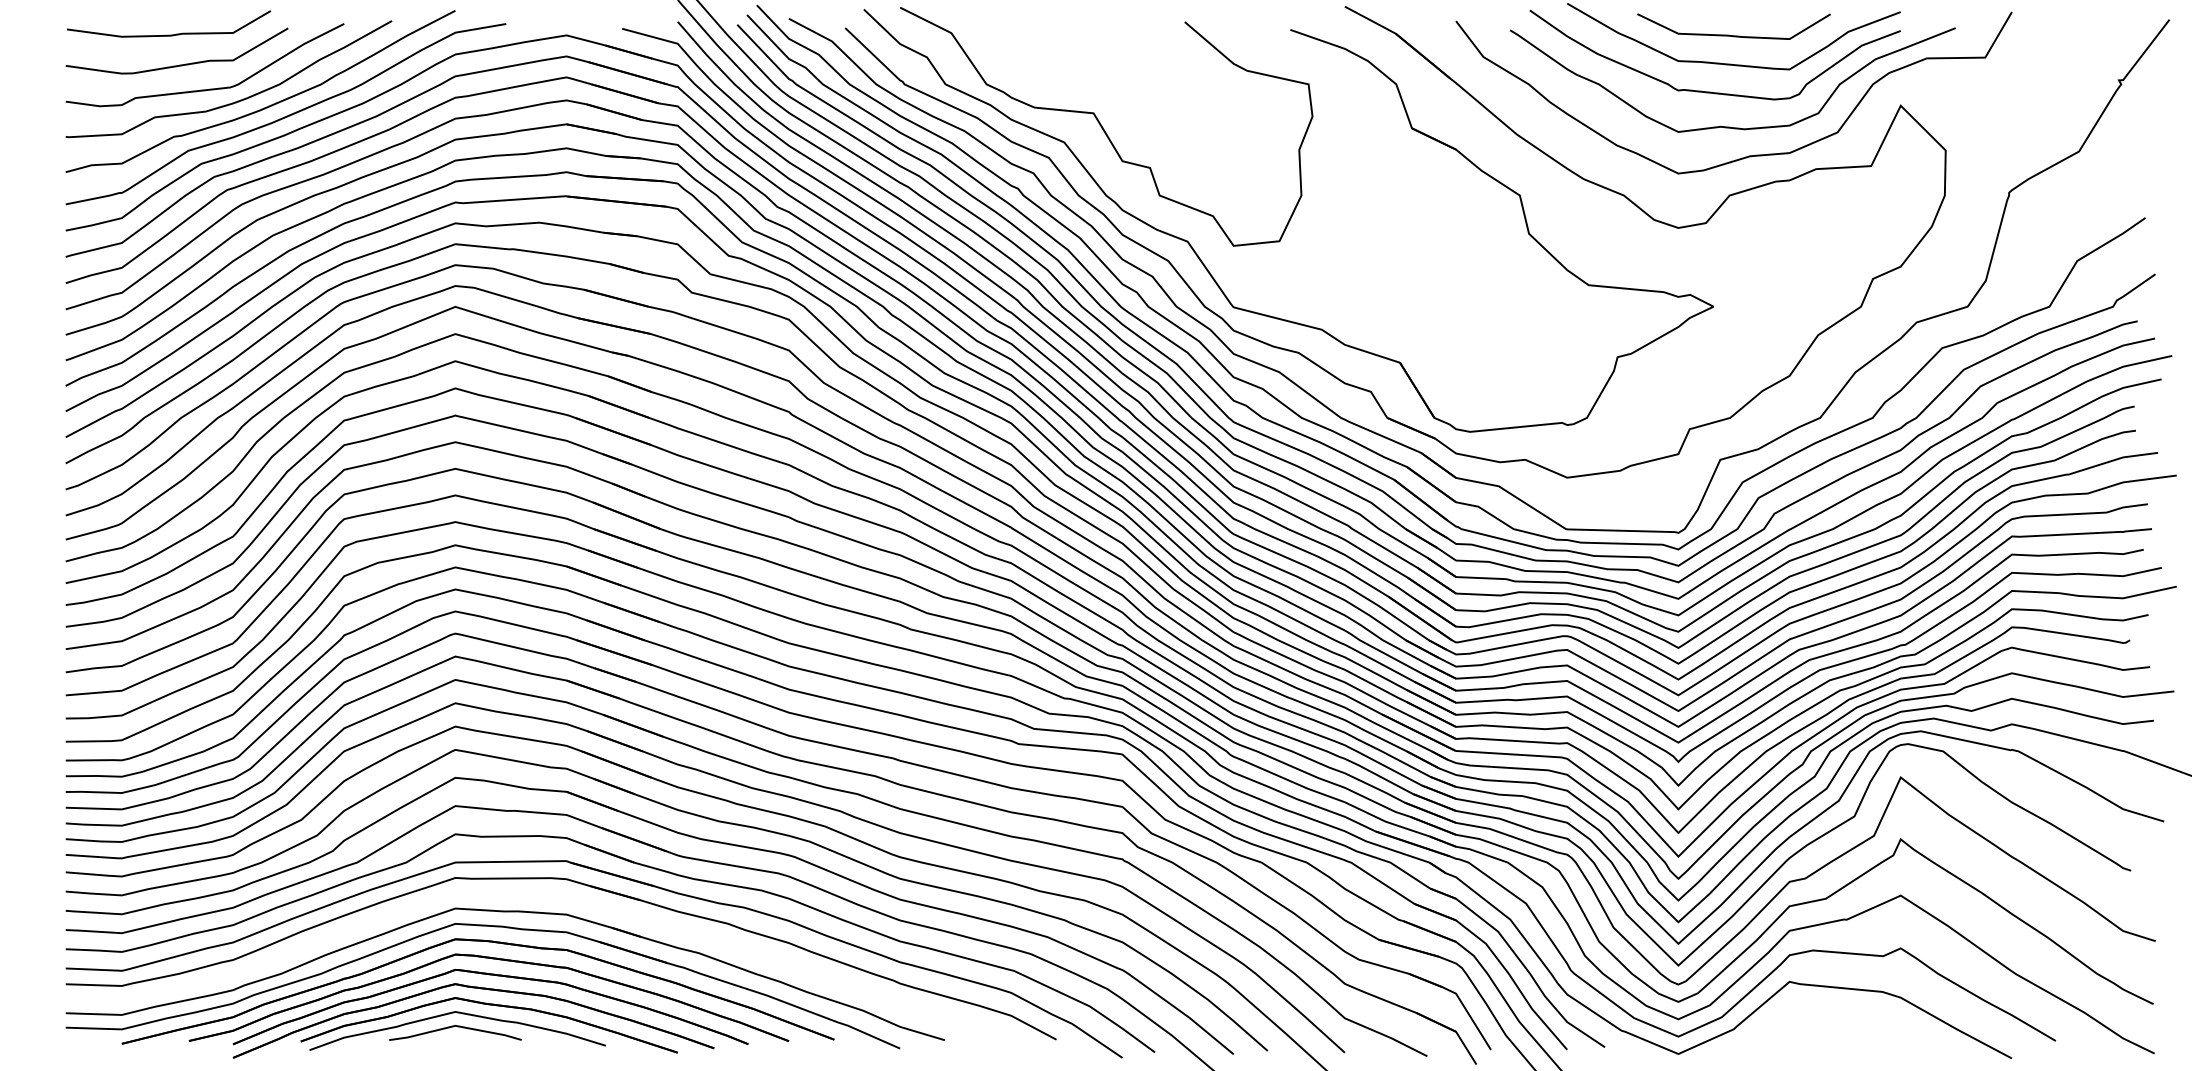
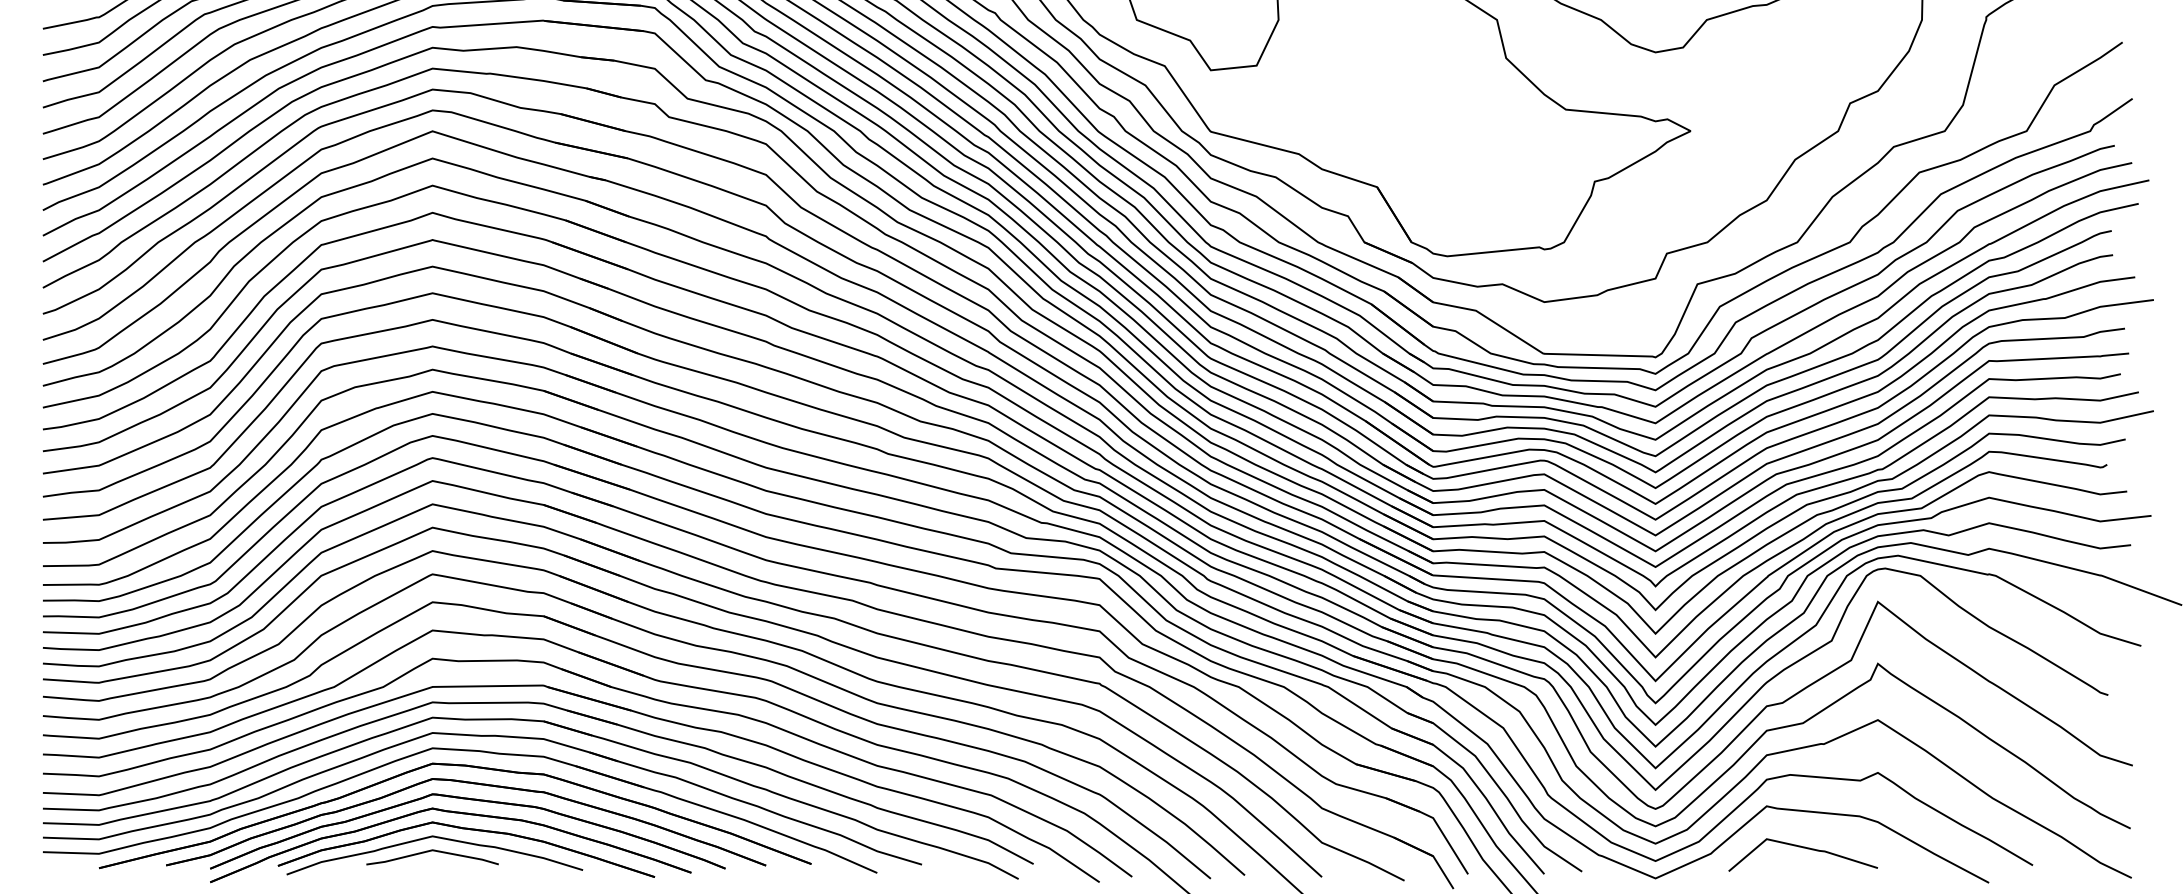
part: (577, 901) -> (554, 725), added
line: (1827, 1024) -> (1804, 848), added

